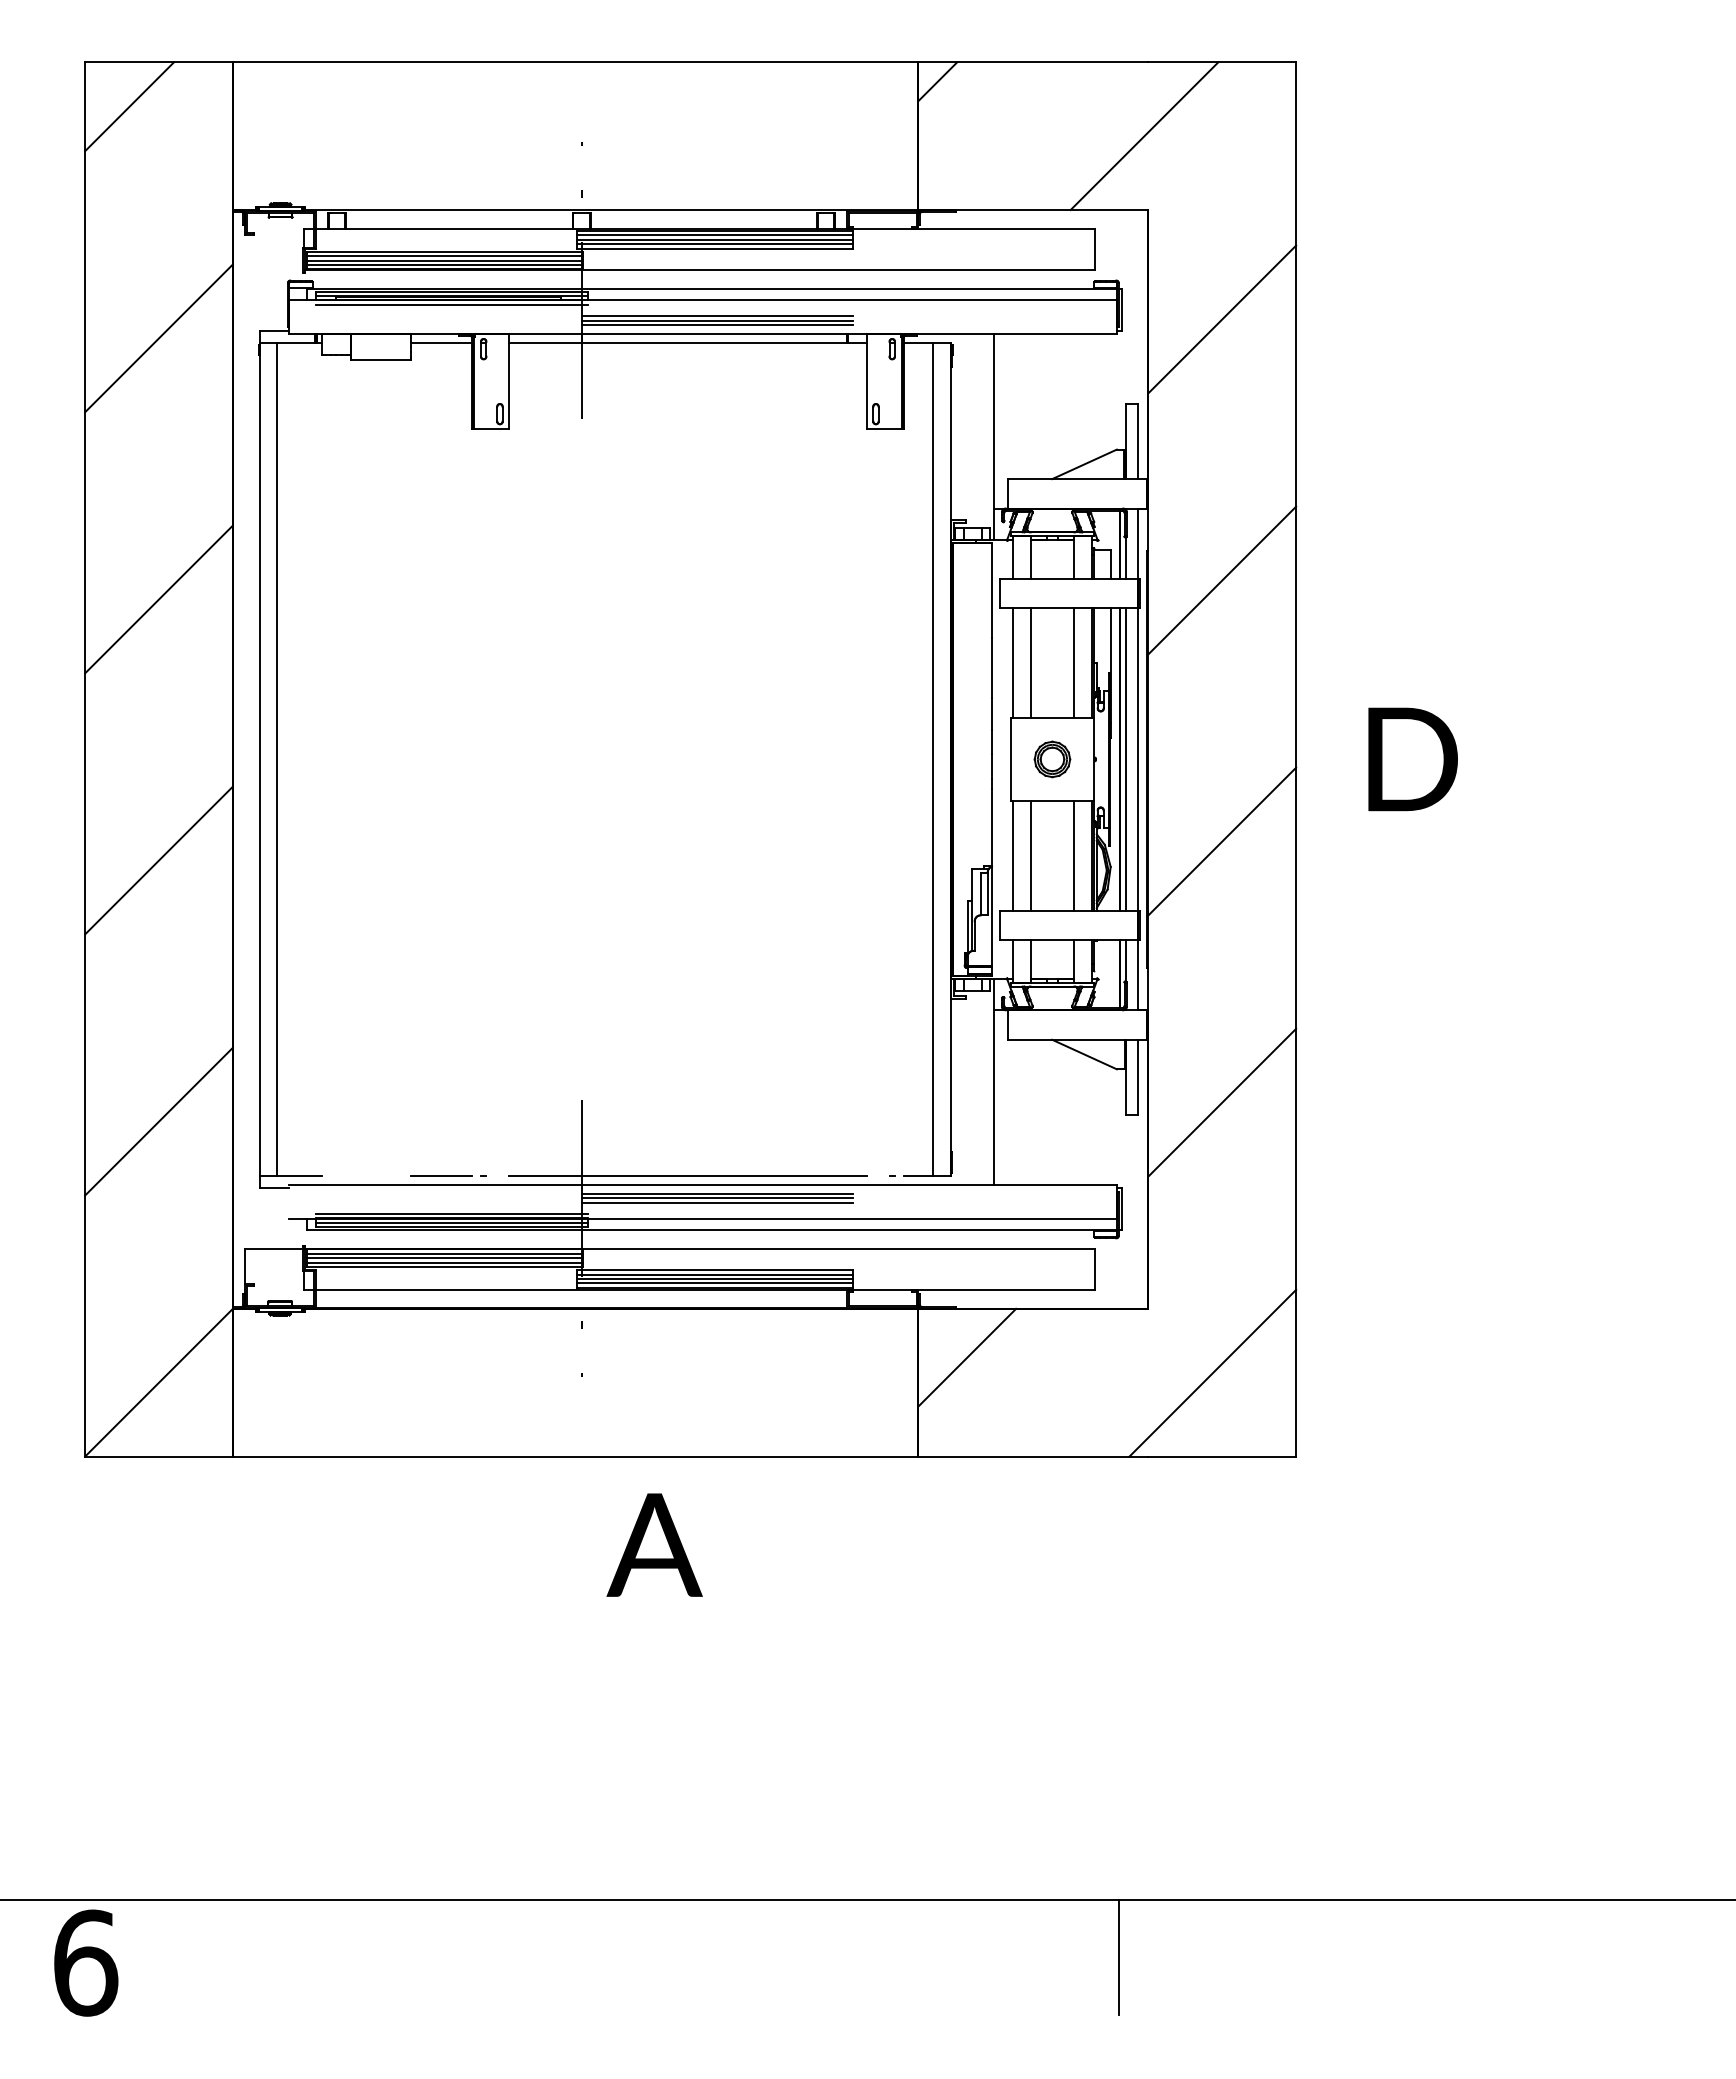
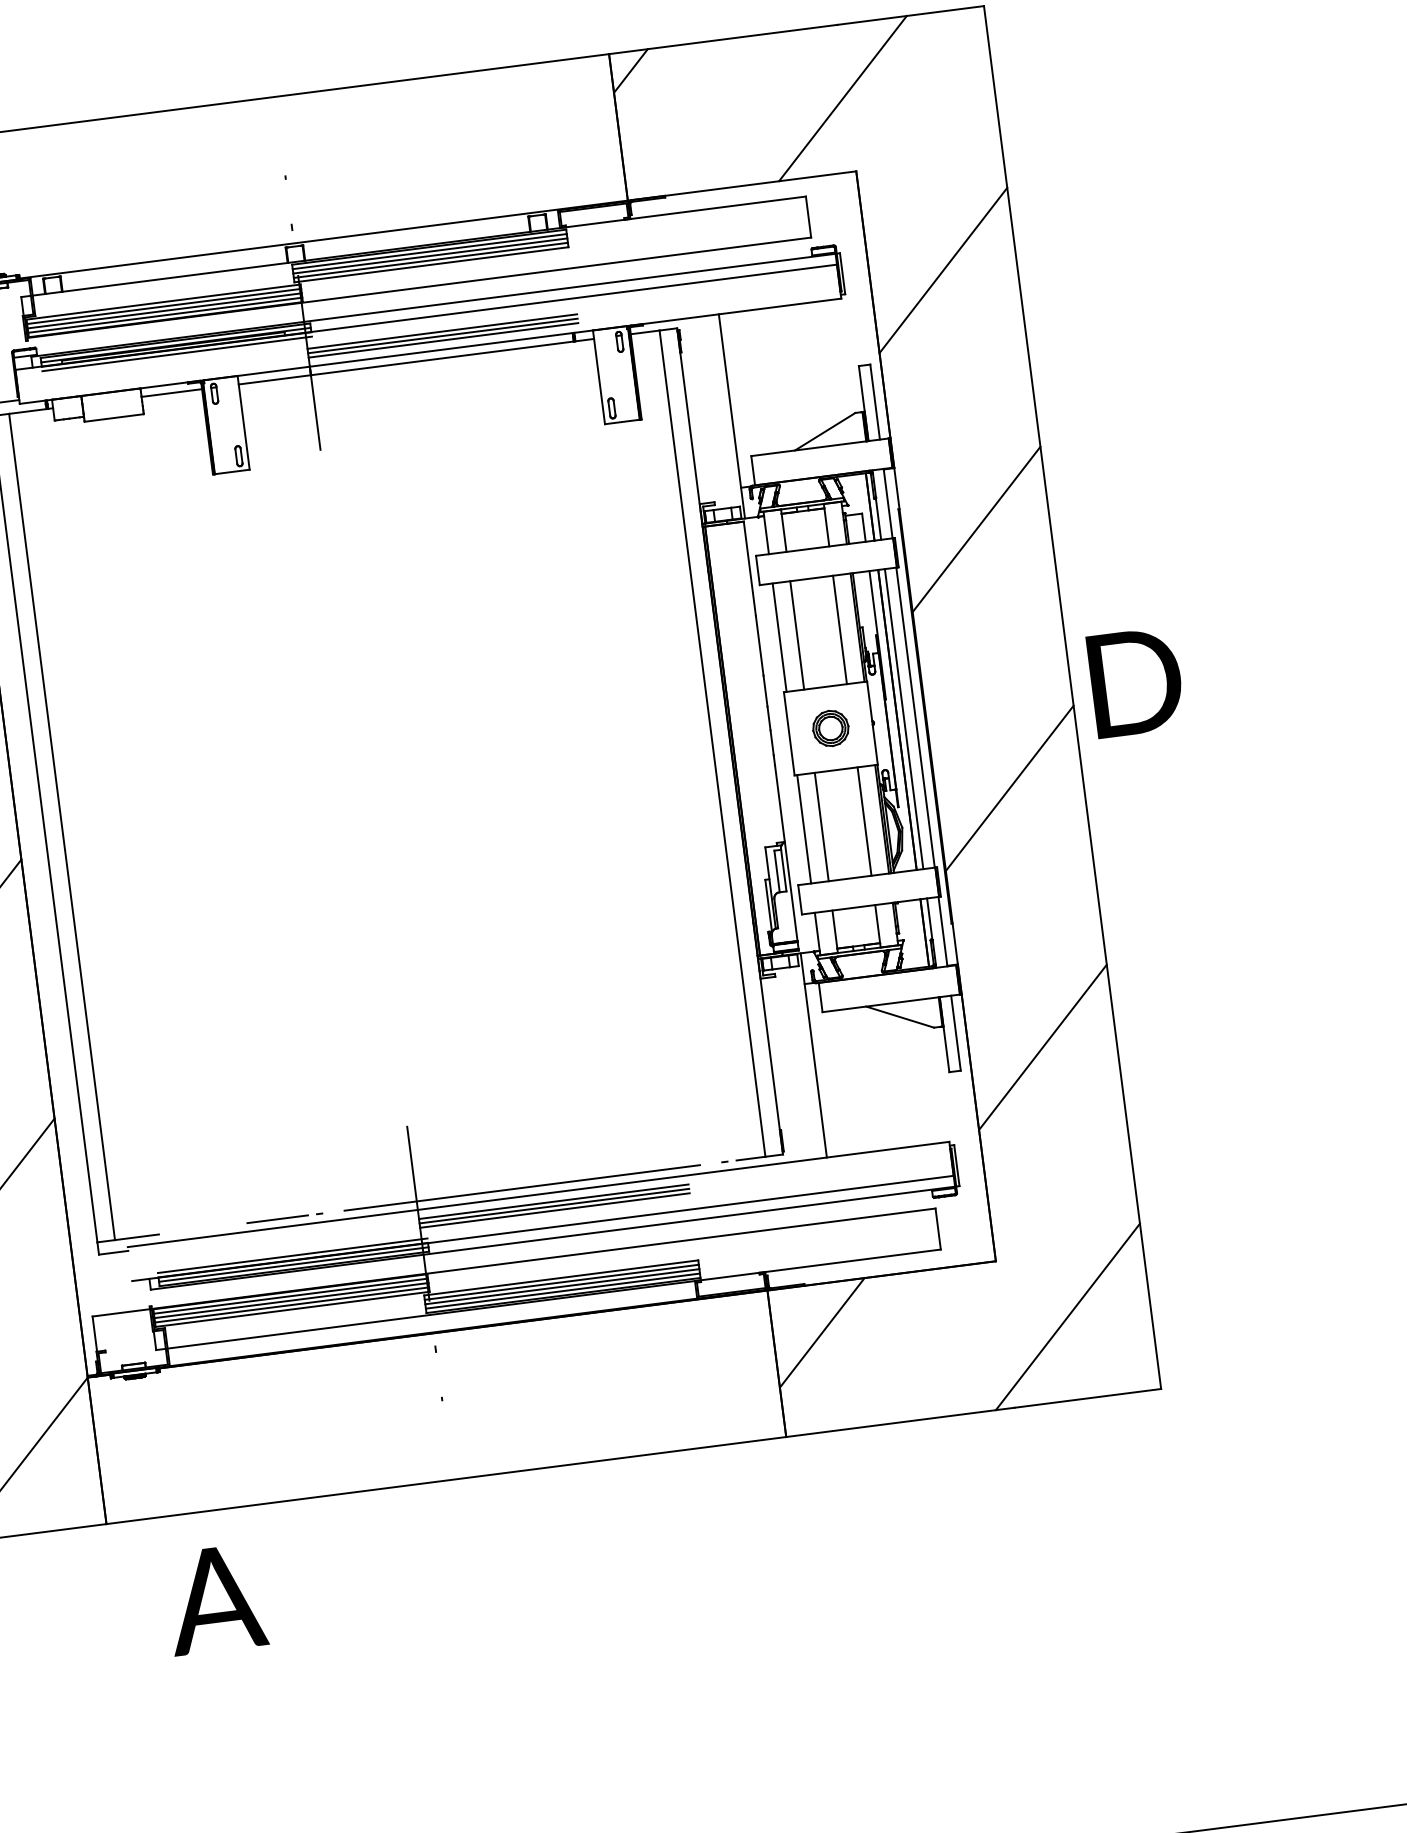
text: (1412, 759) -> (1135, 682), moved
text: (654, 1544) -> (215, 1598), moved

